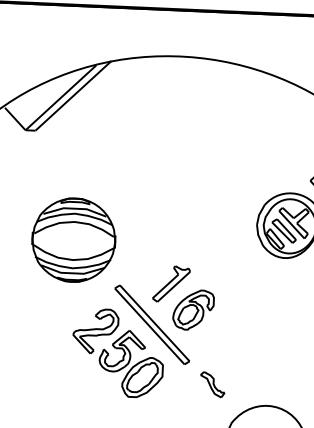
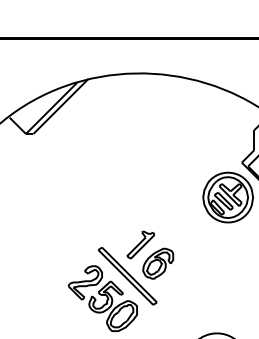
part: (73, 239) -> (65, 214), removed
part: (211, 385) -> (174, 319), removed

